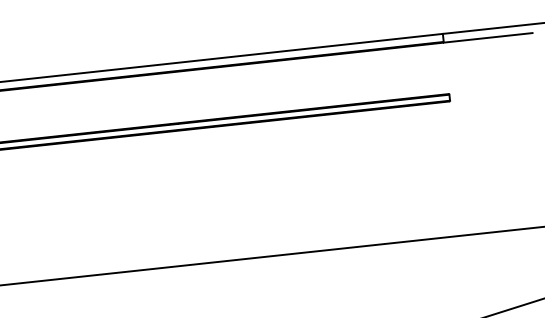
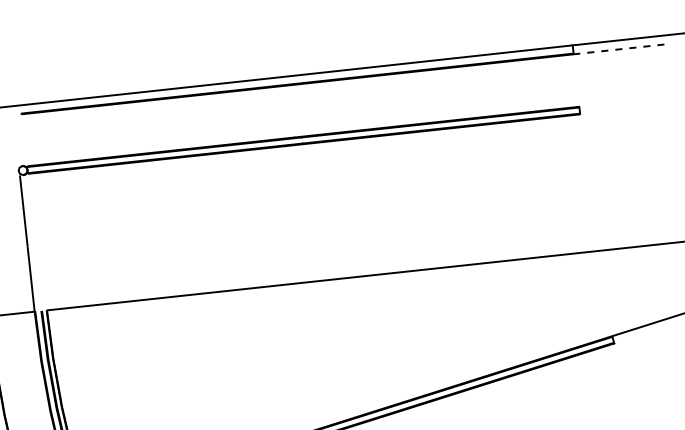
line: (488, 37) -> (619, 49), solid -> dashed

